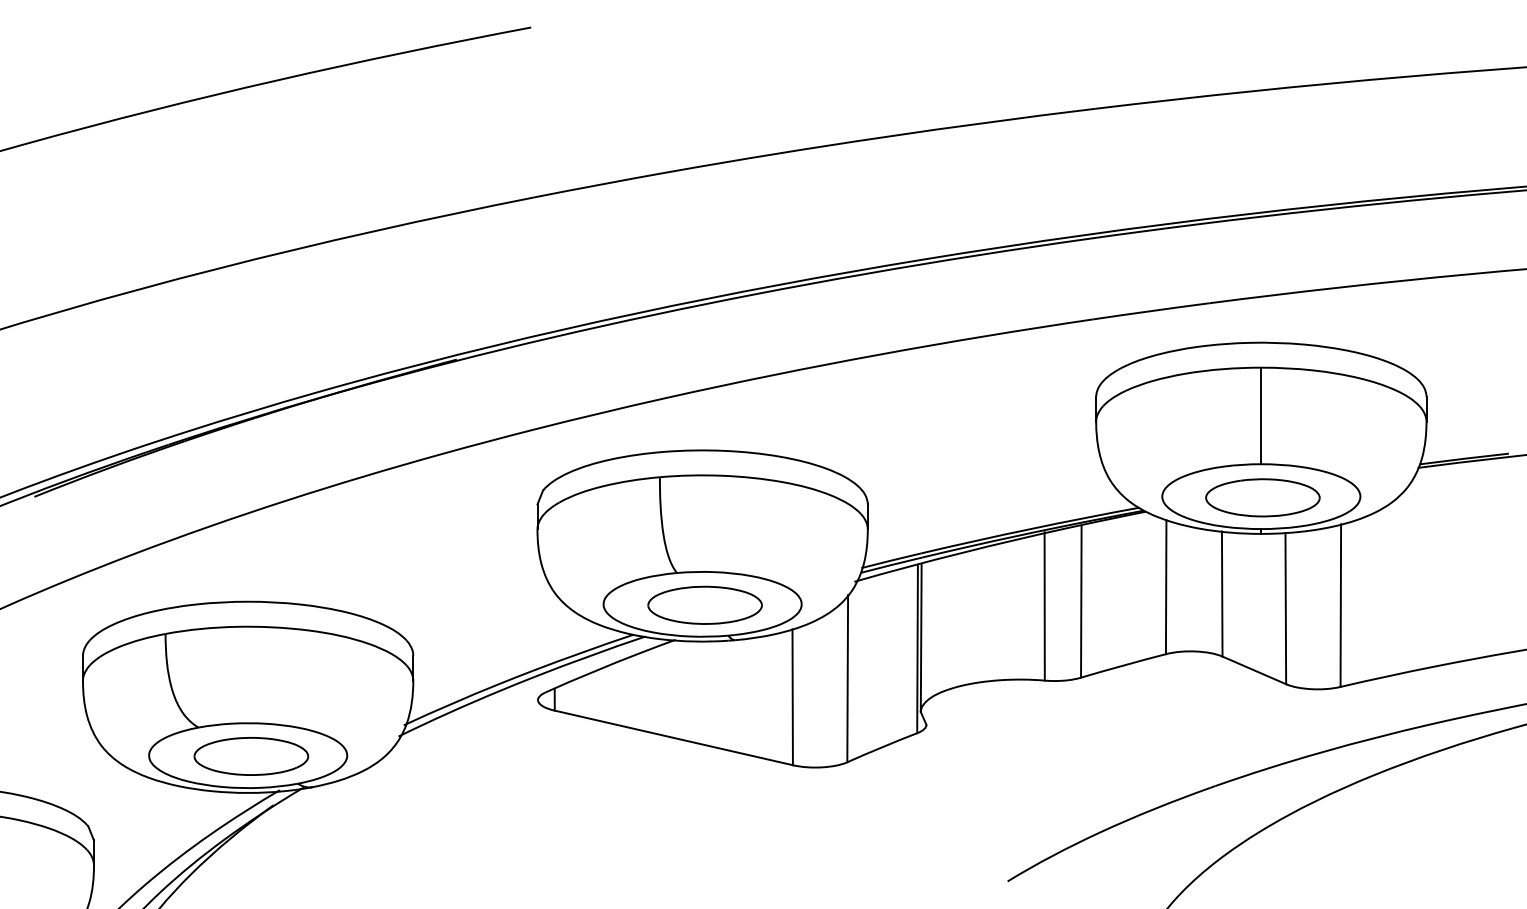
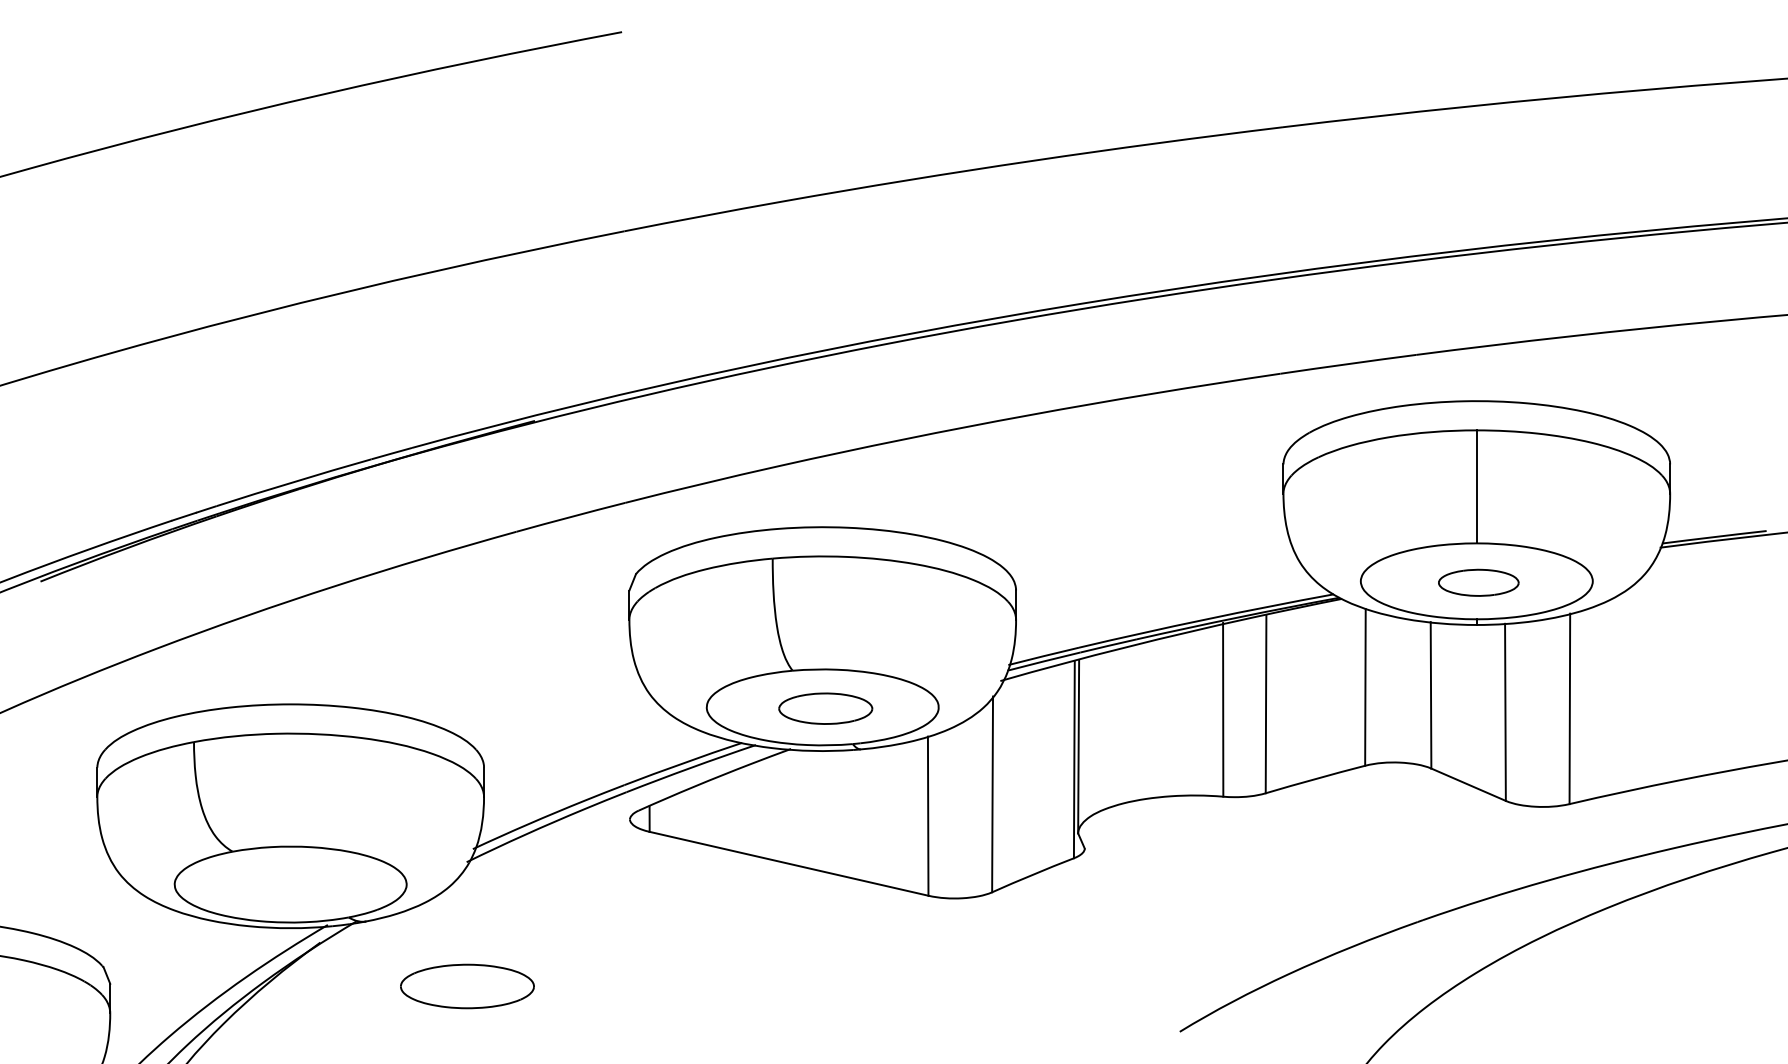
part: (1262, 497) -> (1478, 582), size x0.6
part: (704, 605) -> (825, 708), size x0.7
part: (251, 756) -> (467, 986), moved

